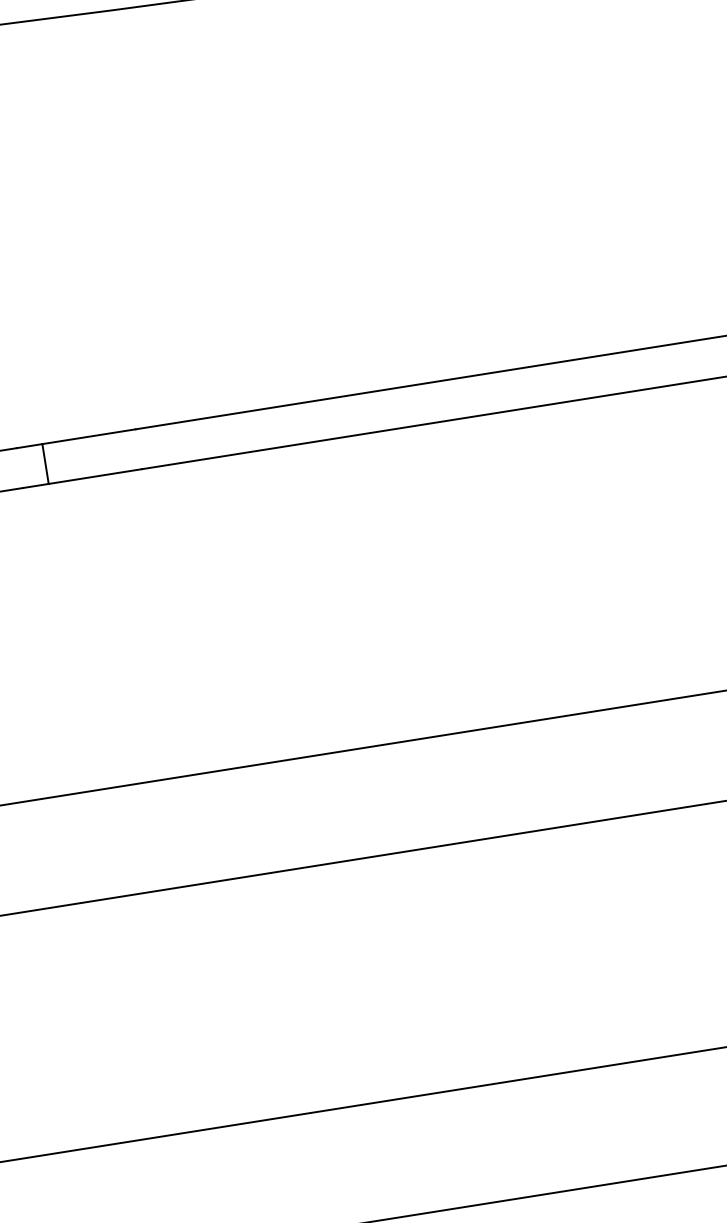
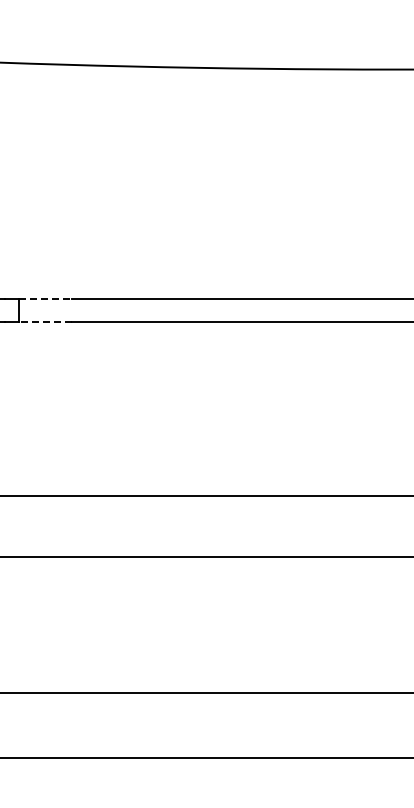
line: (90, 436) -> (46, 299), solid -> dashed
line: (94, 475) -> (45, 321), solid -> dashed

